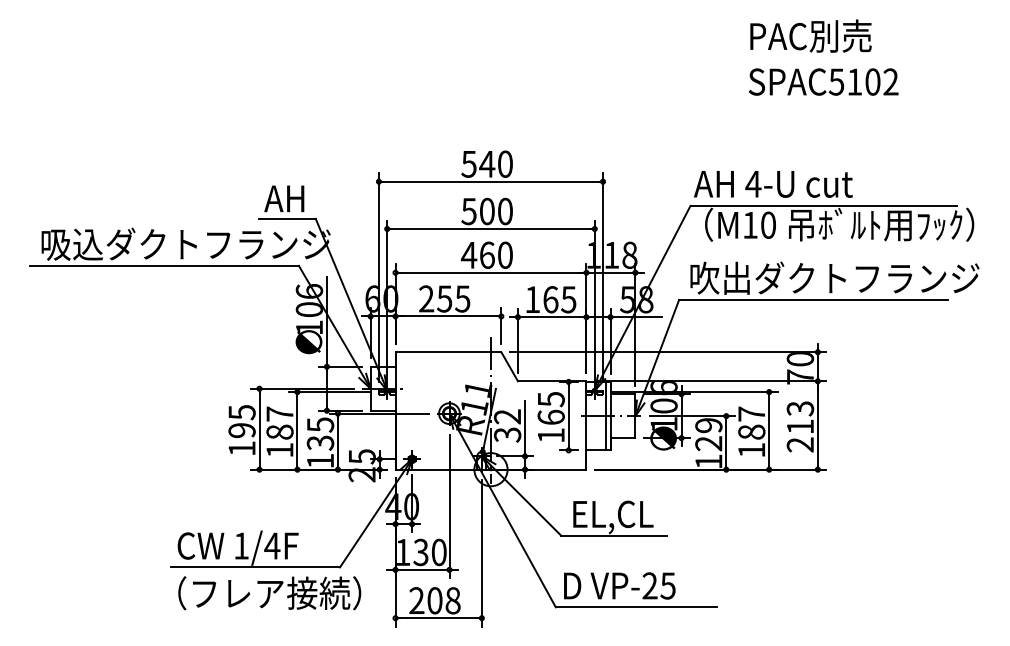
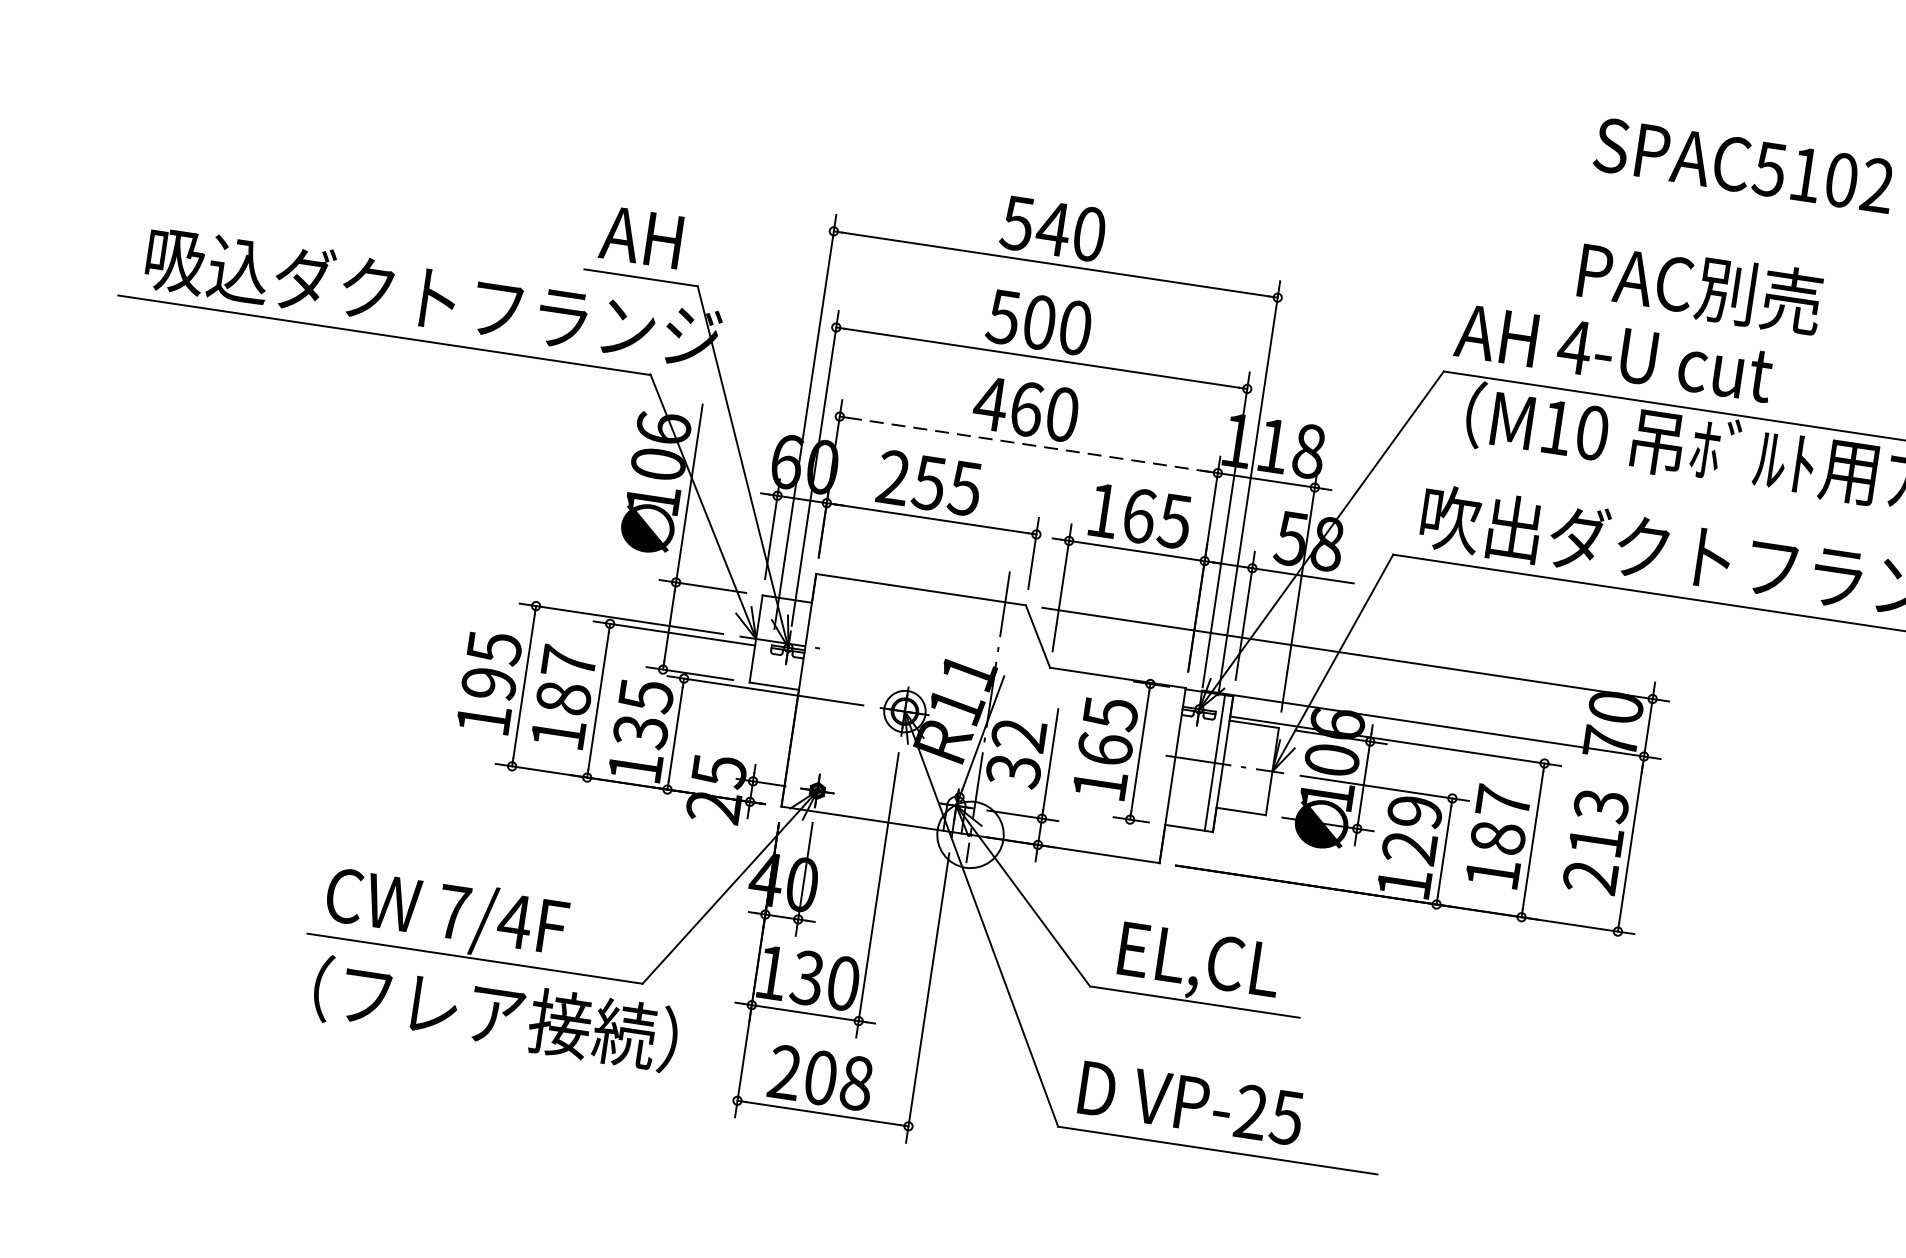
text: (810, 35) -> (1699, 285), moved
line: (491, 272) -> (1029, 444), solid -> dashed
text: (241, 545) -> (453, 911), 1/4F -> 7/4F

